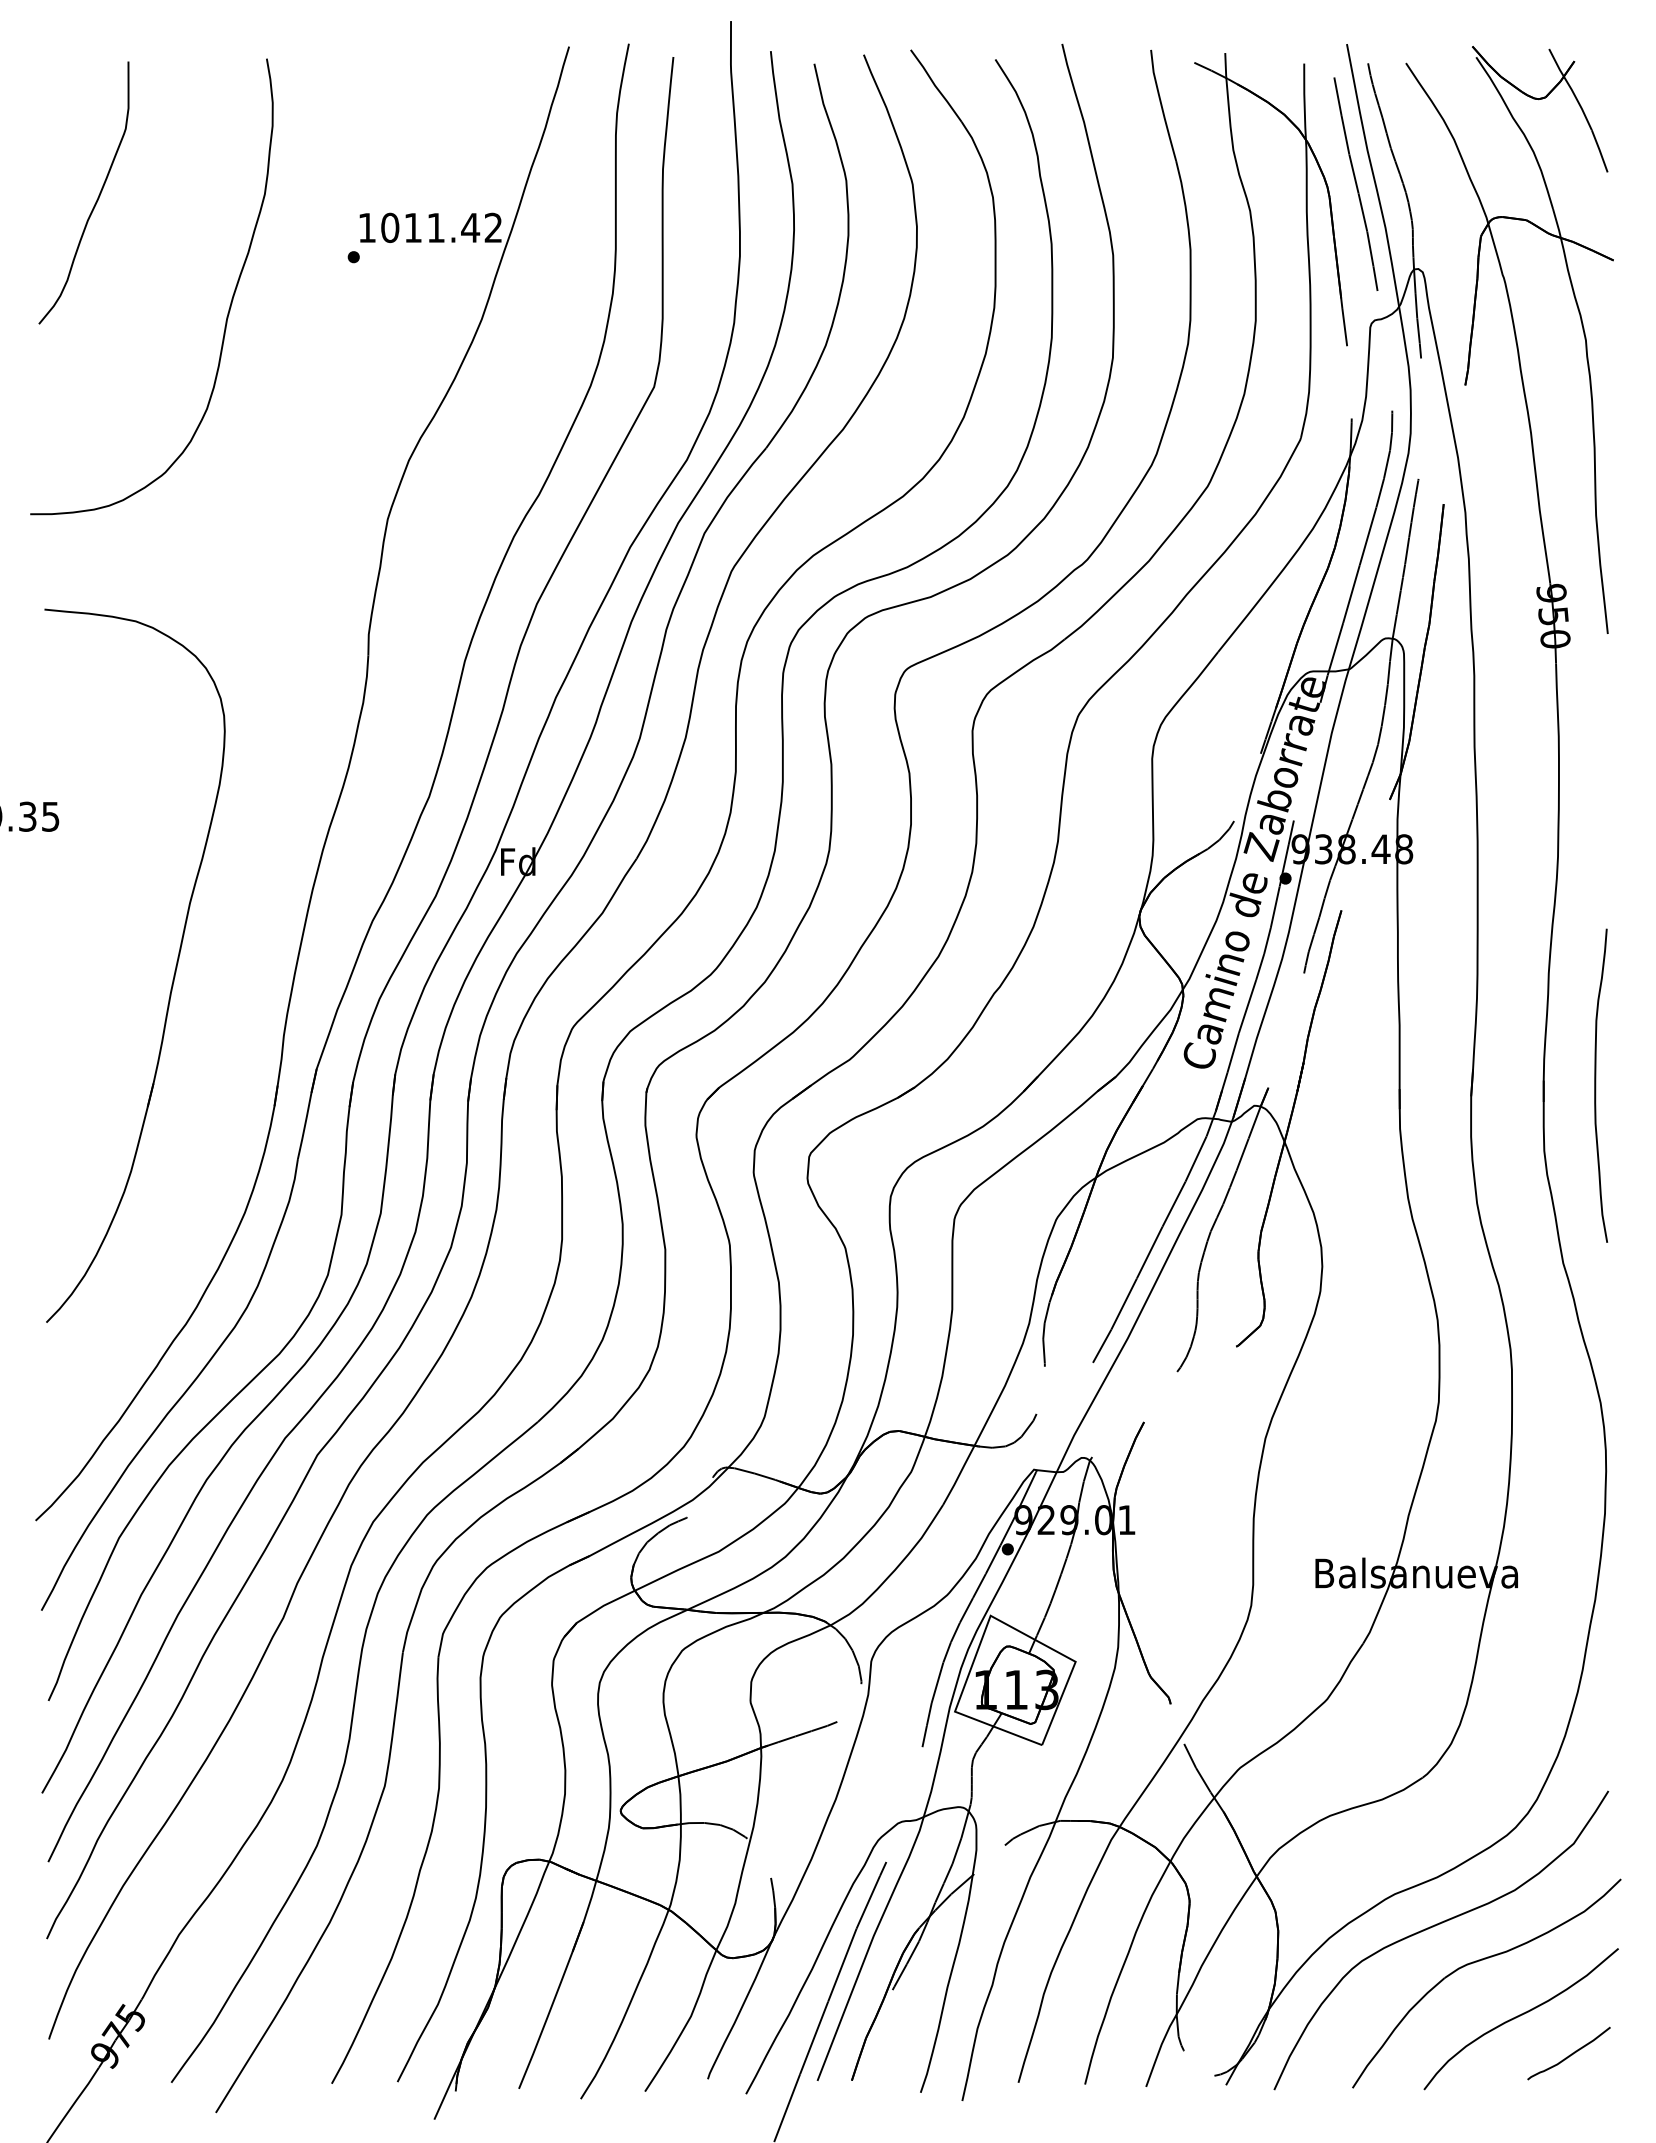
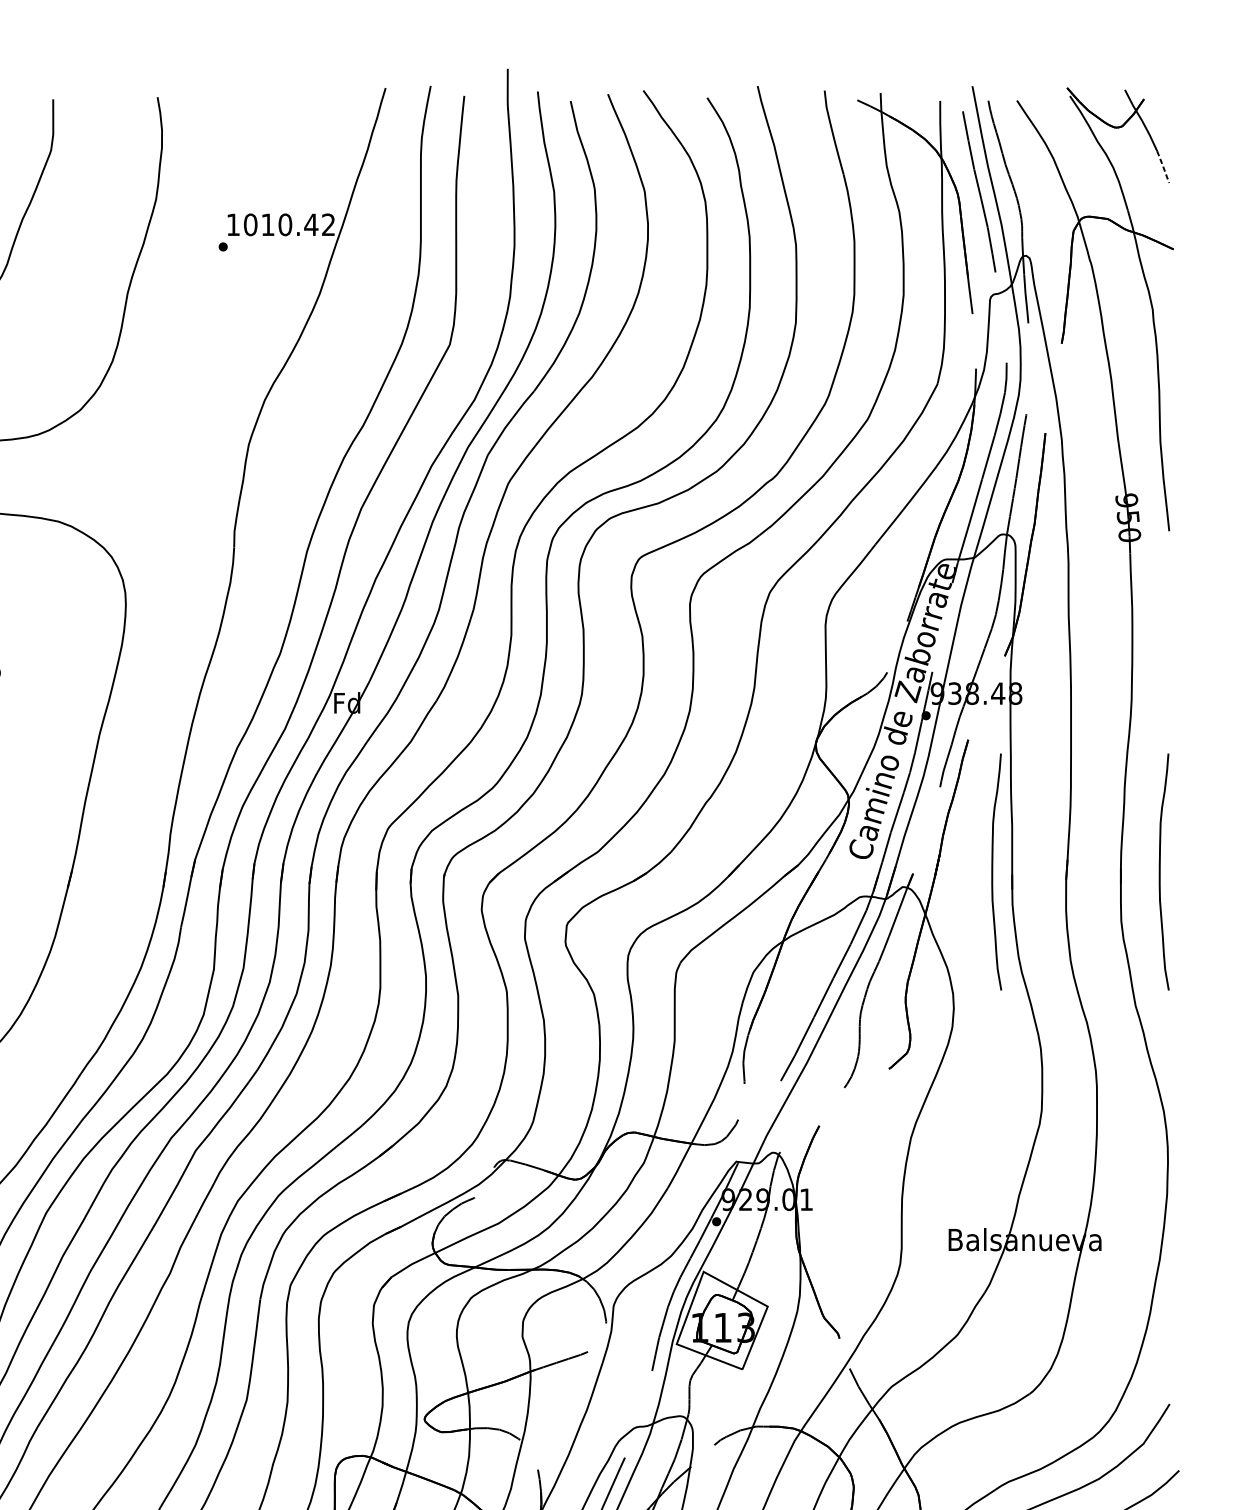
line: (1599, 150) -> (1162, 166), solid -> dashed
text: (436, 227) -> (285, 224), 1011.42 -> 1010.42
curve: (1374, 1085) -> (993, 871), added

